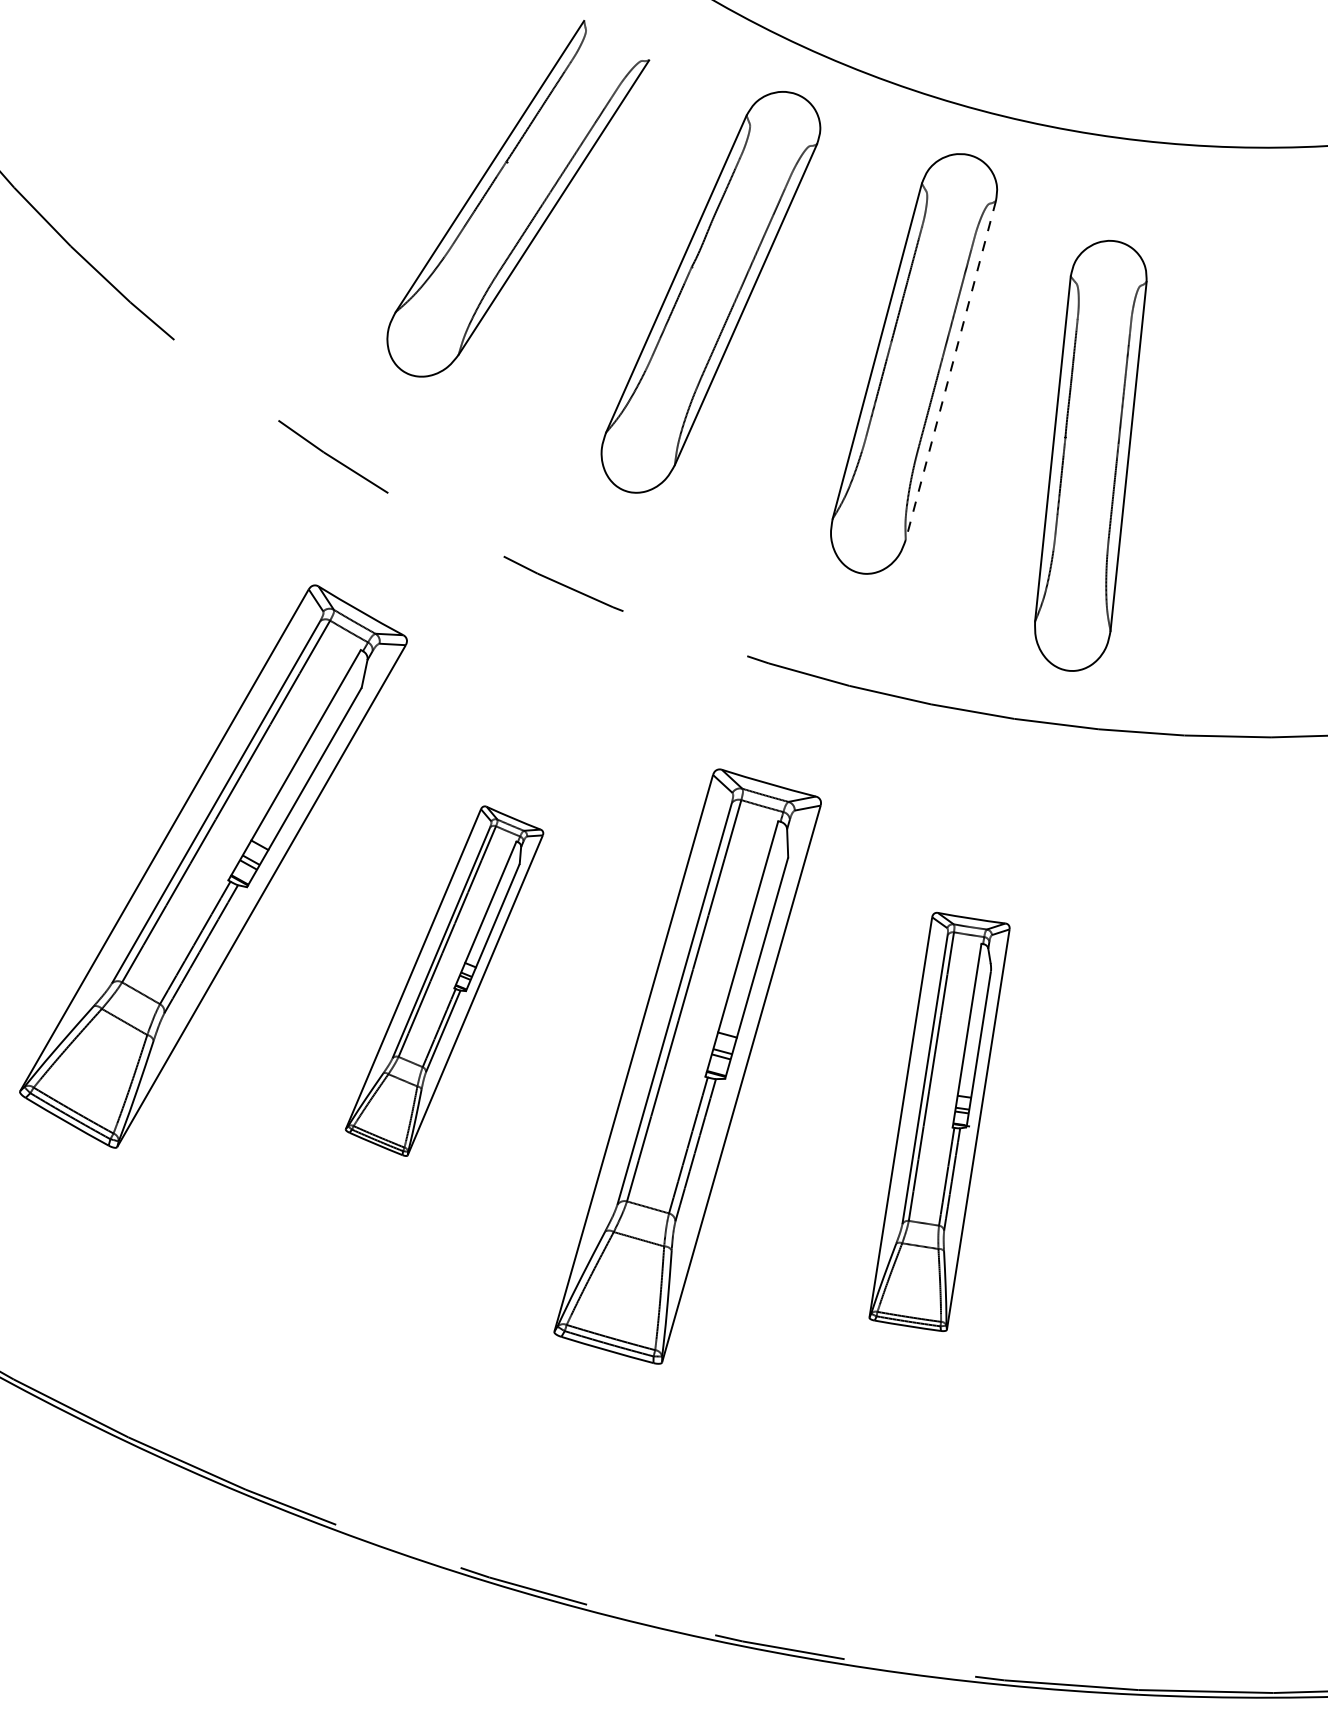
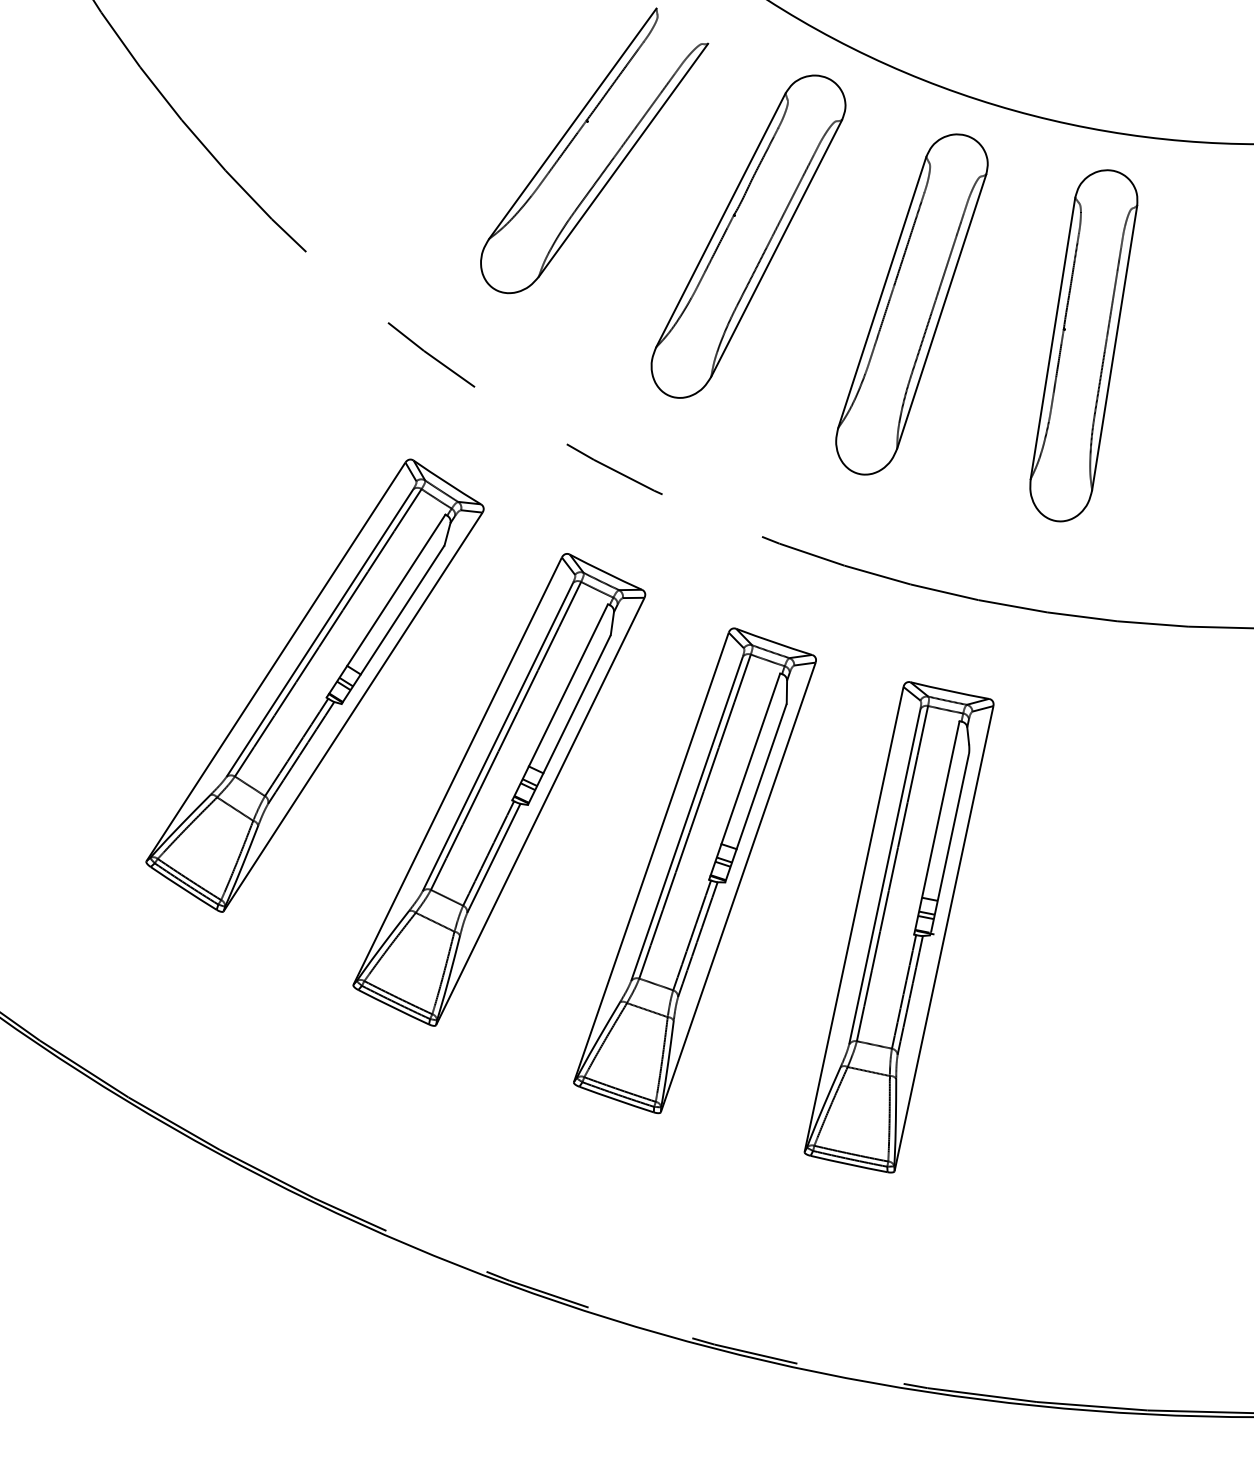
line: (950, 371) -> (941, 312), dashed -> solid
part: (1090, 455) -> (1083, 345), moved
part: (444, 980) -> (499, 789), size x1.67
part: (938, 1122) -> (898, 927), size x1.43

